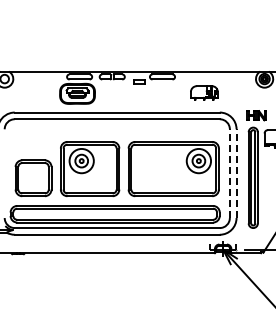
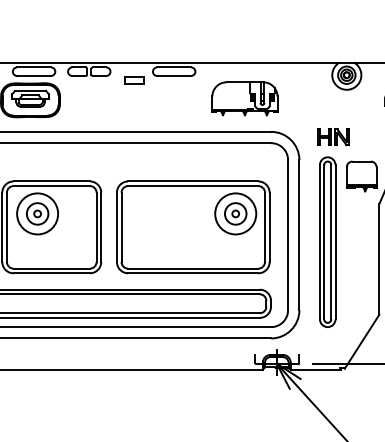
part: (204, 92) -> (245, 97), size x1.43
line: (229, 173) -> (287, 234), dashed -> solid
line: (236, 173) -> (299, 234), dashed -> solid

